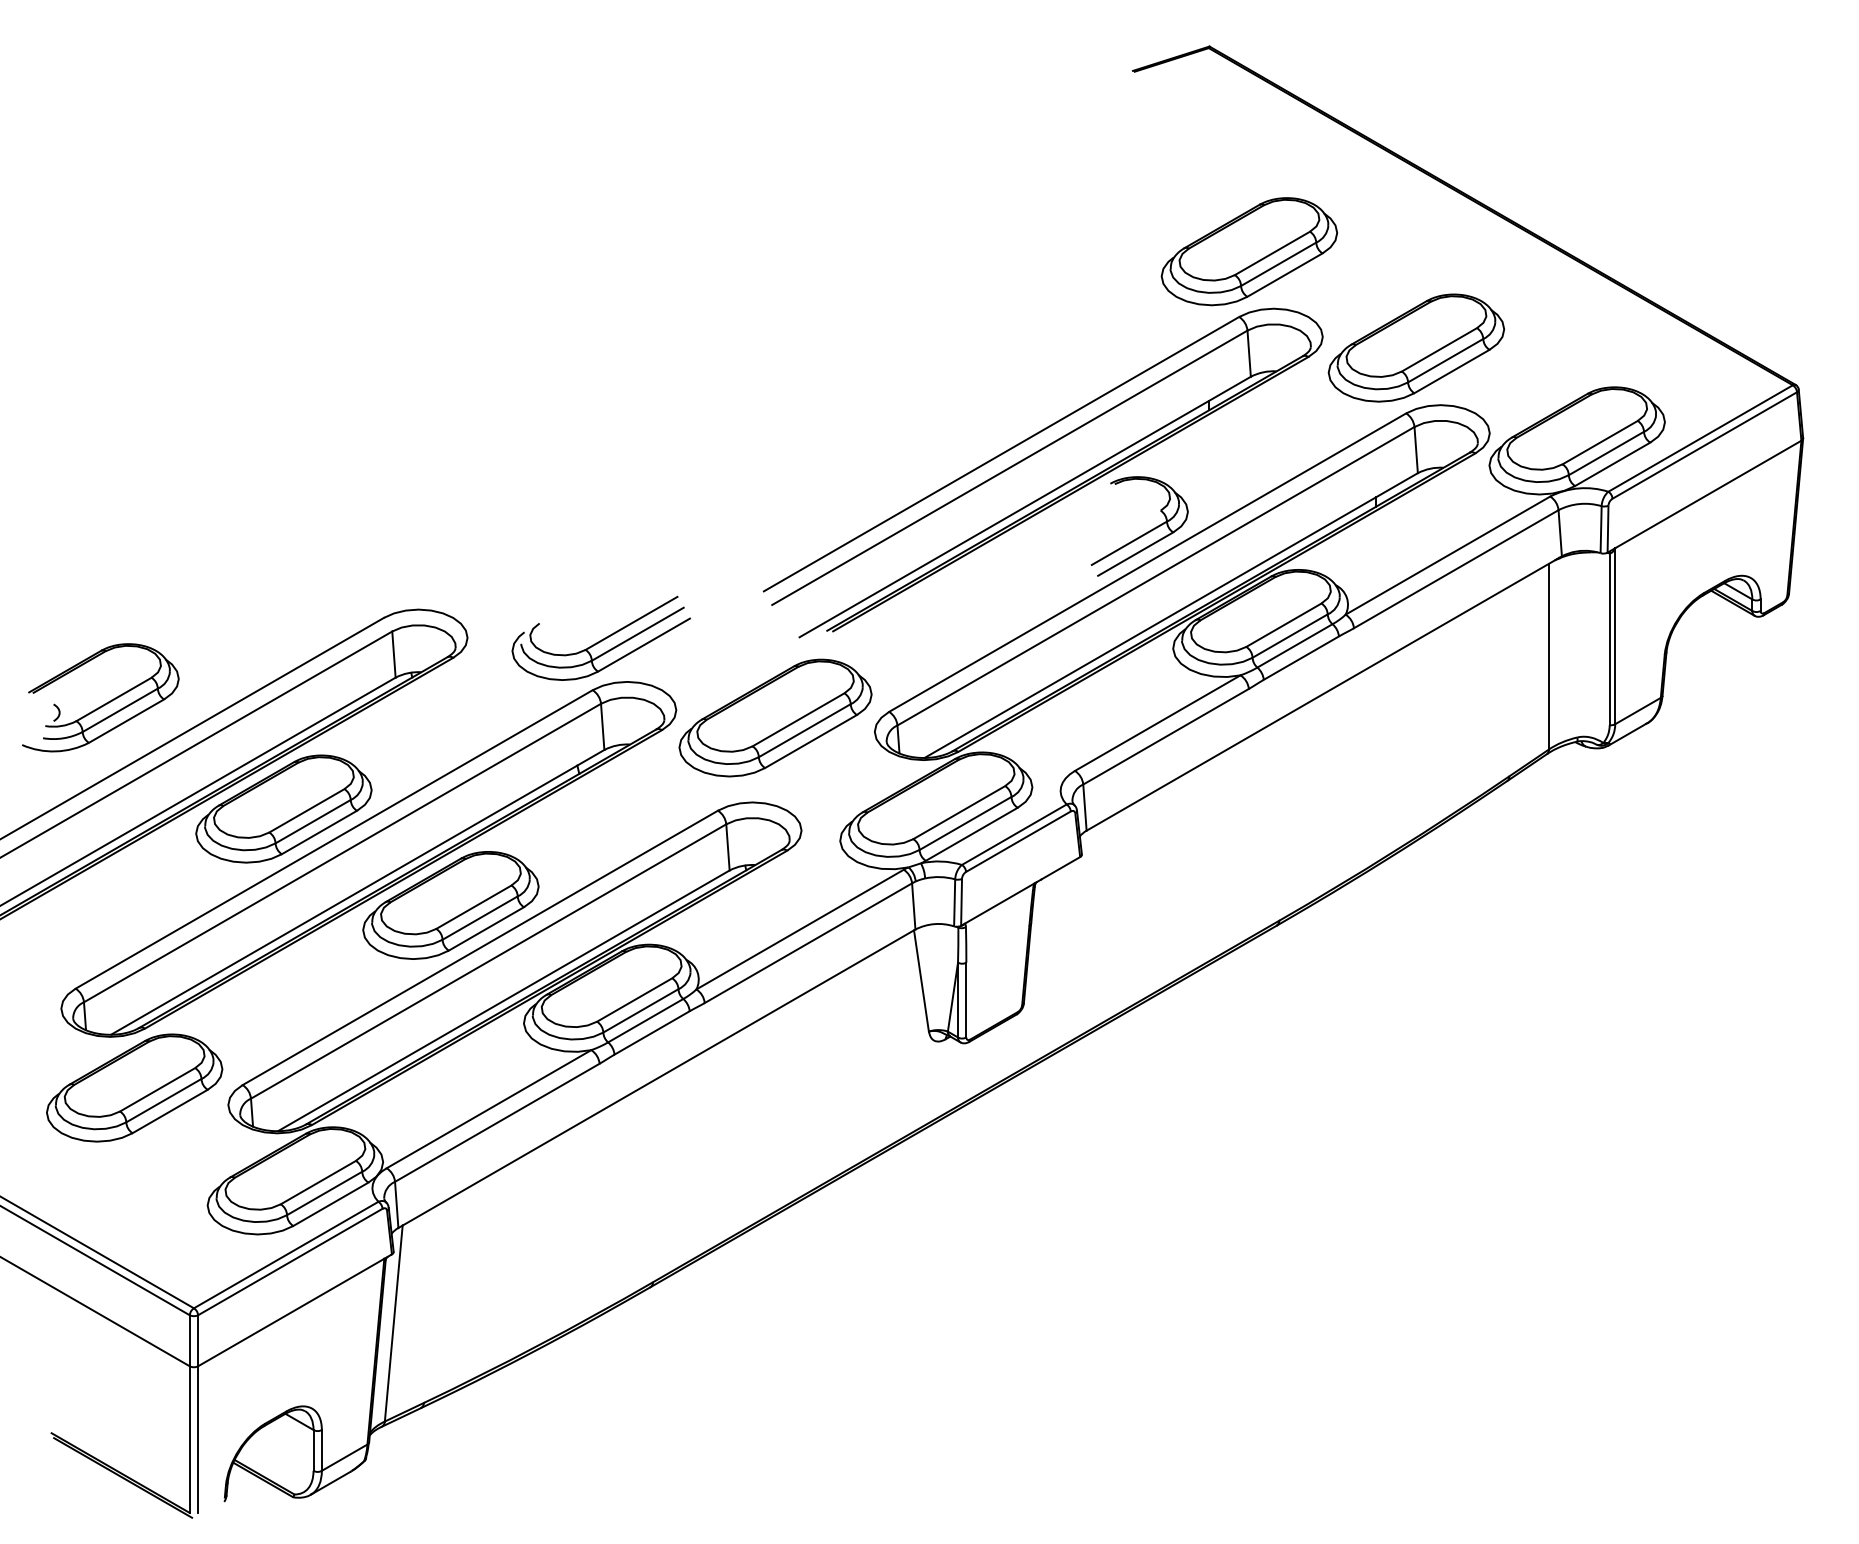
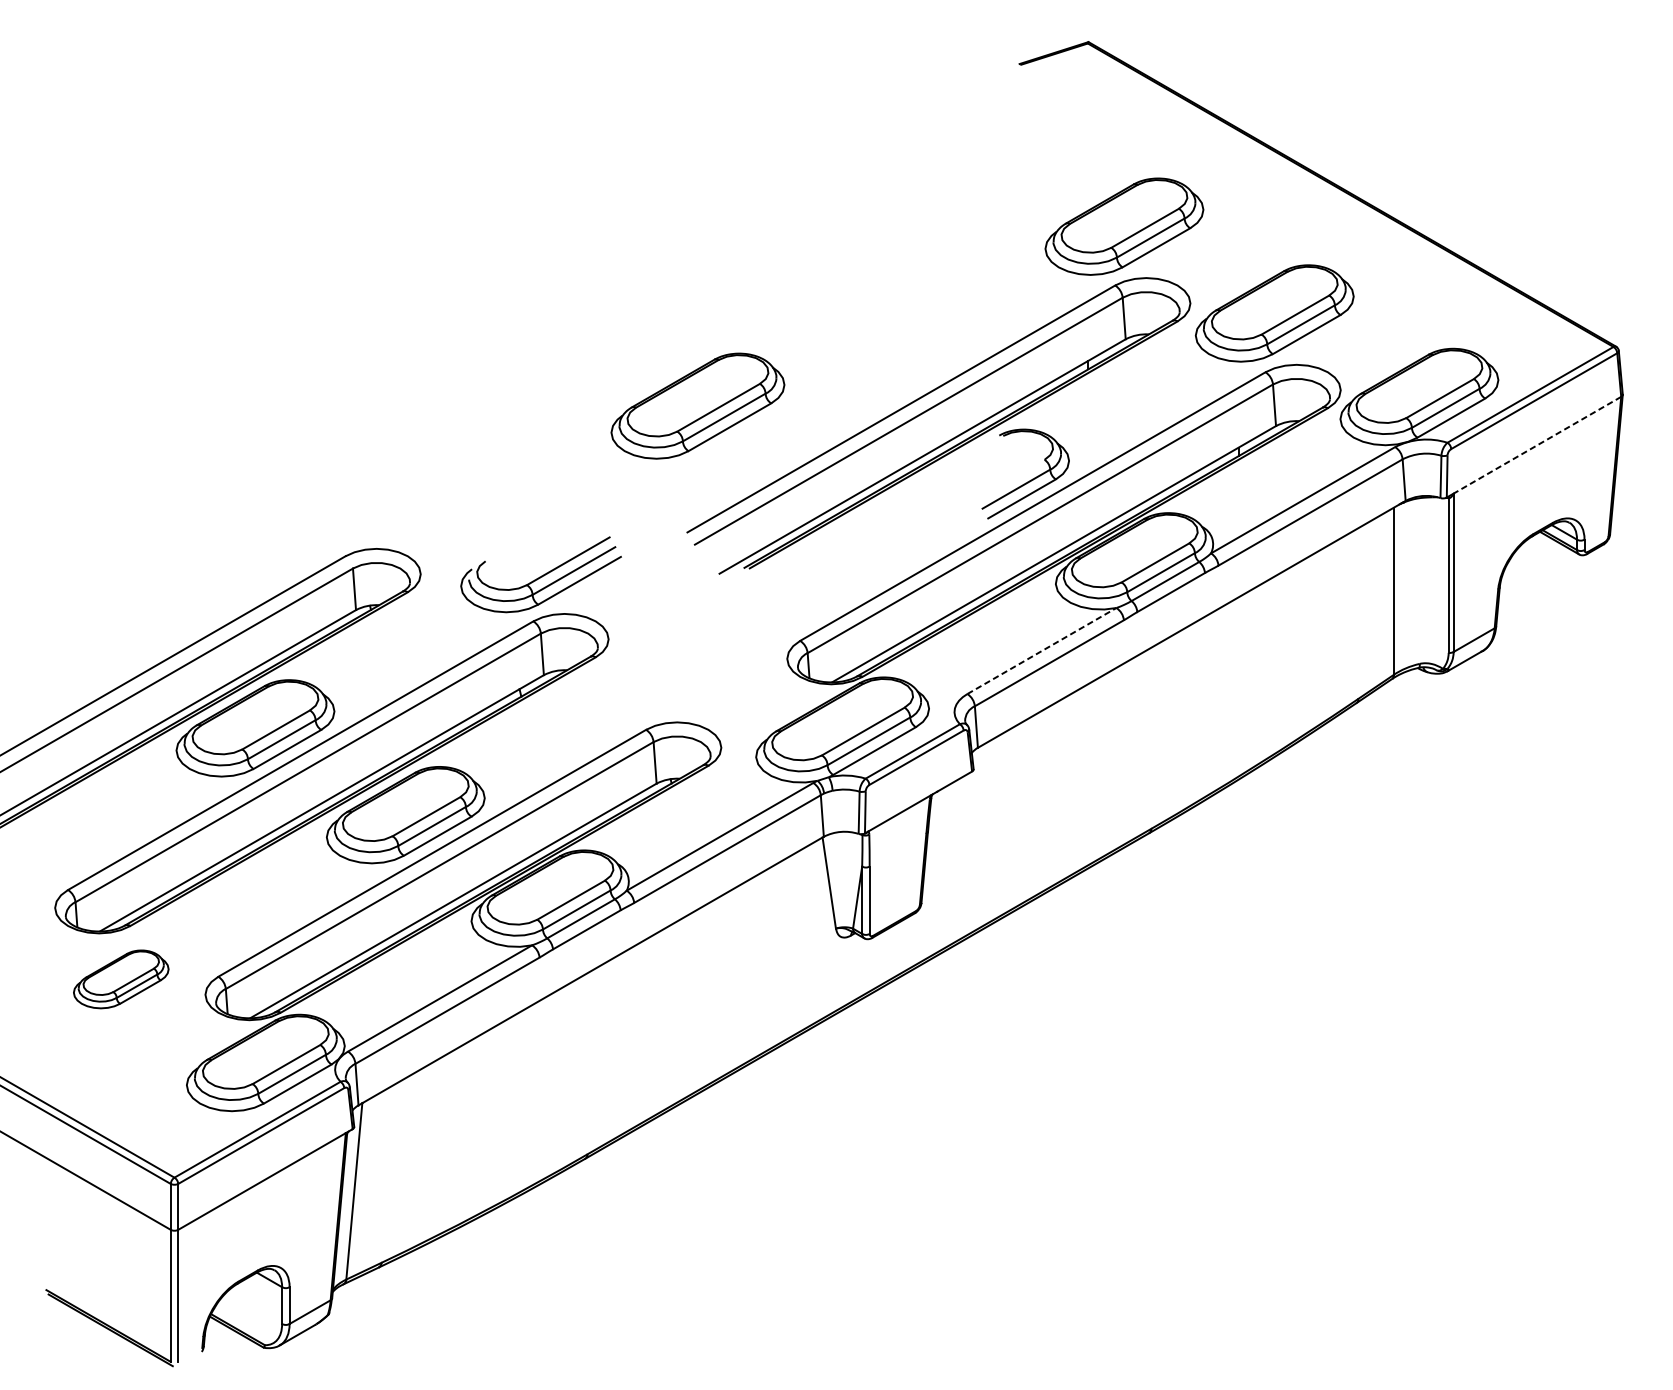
line: (1707, 494) -> (1536, 445), solid -> dashed
part: (104, 703) -> (93, 633), removed
part: (775, 717) -> (697, 405), moved
line: (1157, 723) -> (1041, 651), solid -> dashed
part: (134, 1087) -> (120, 978), size x0.6

